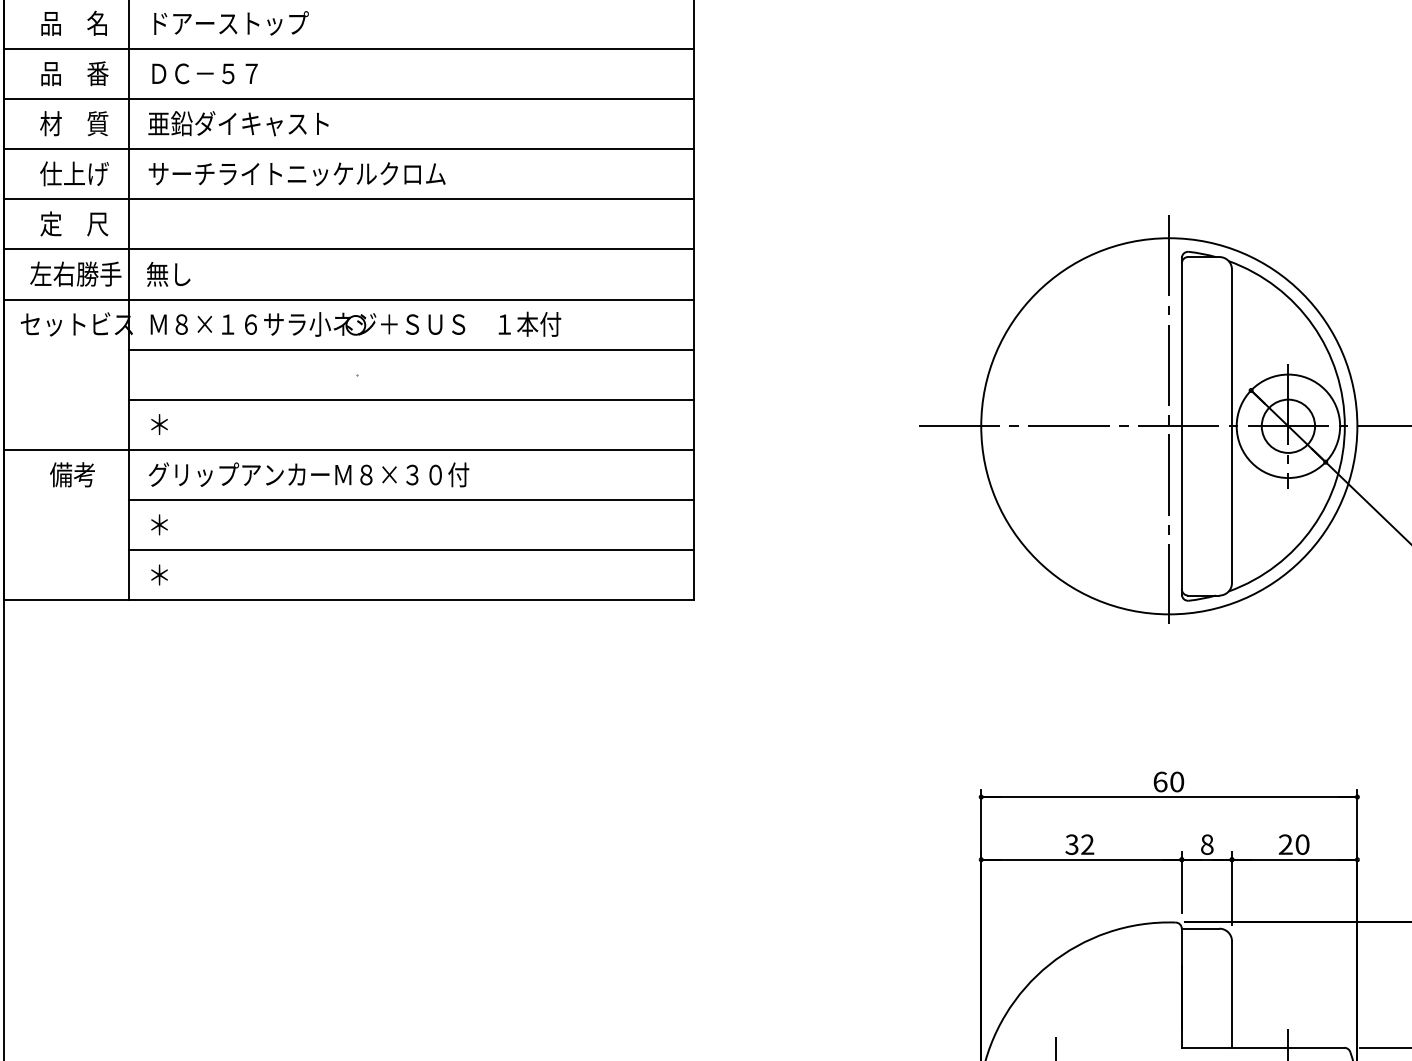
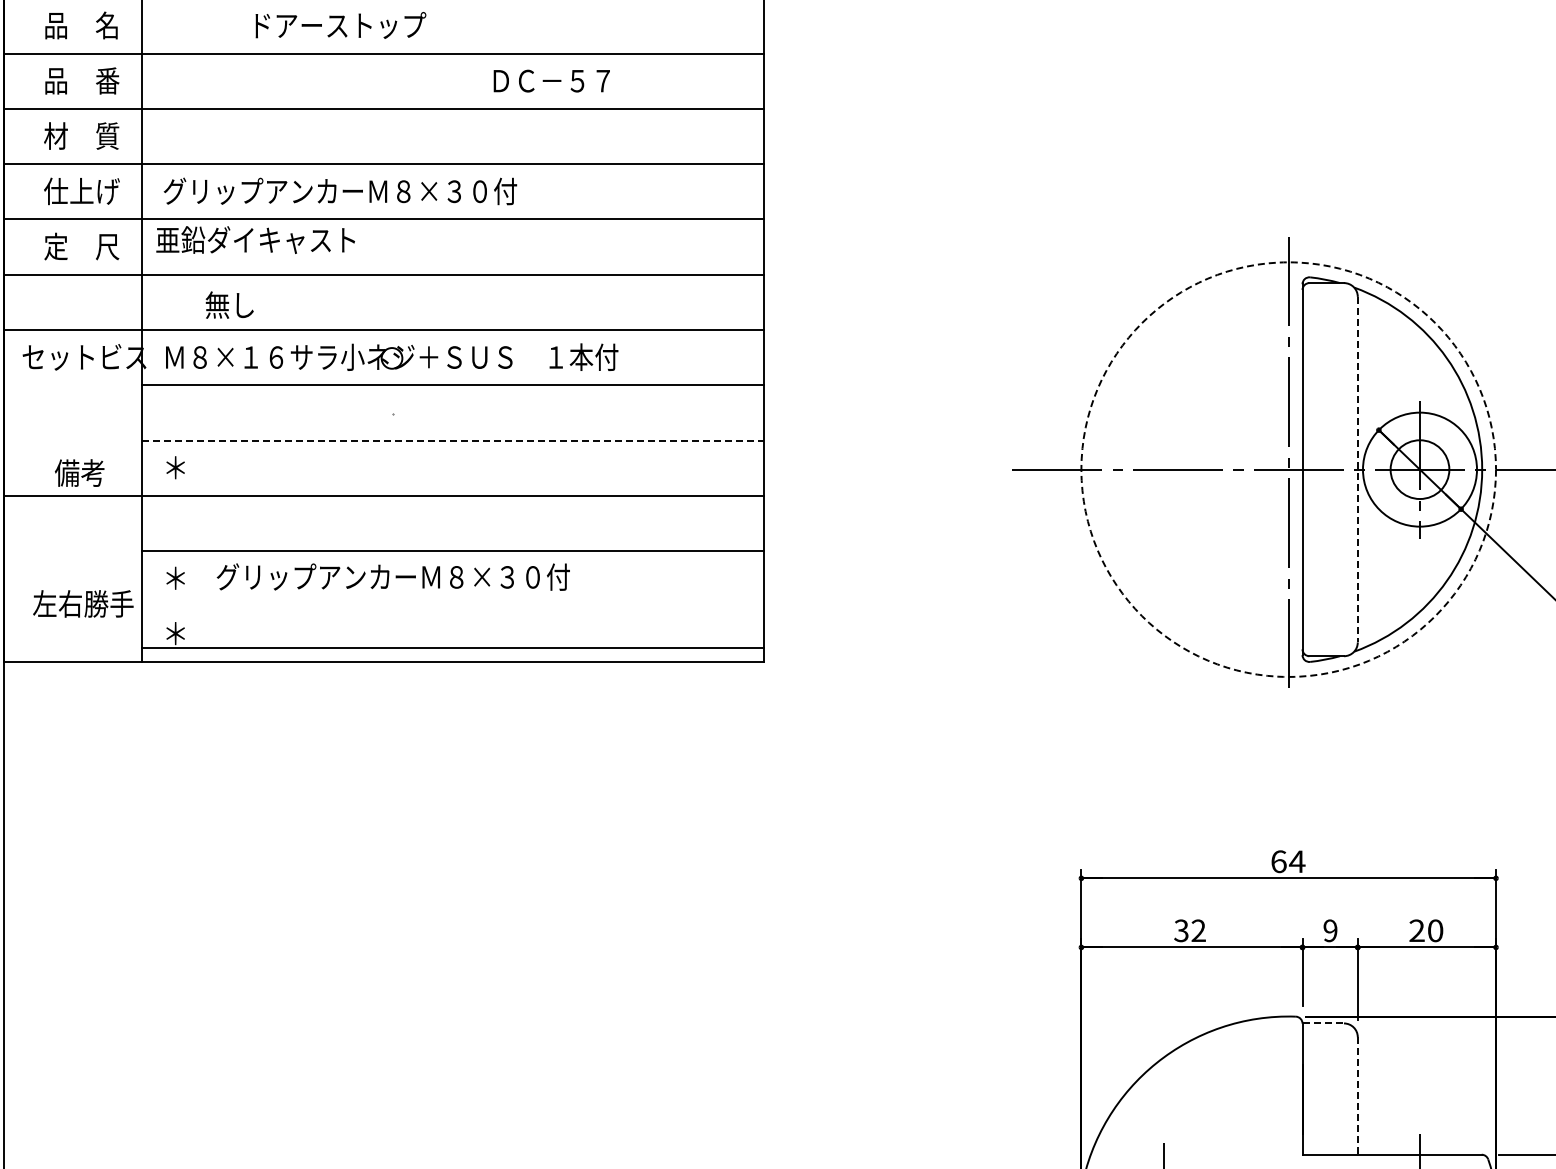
text: (231, 23) -> (340, 25), moved
text: (204, 73) -> (551, 80), moved
text: (238, 123) -> (255, 239), moved
text: (309, 173) -> (340, 191), サーチライトニッケルクロム -> グリップアンカーＭ８×３０付
text: (75, 273) -> (83, 603), moved
text: (168, 273) -> (229, 304), moved
line: (411, 399) -> (453, 440), solid -> dashed
circle: (1169, 426) -> (1288, 469), solid -> dashed
line: (1231, 426) -> (1357, 469), solid -> dashed
text: (72, 474) -> (79, 472), moved
text: (308, 474) -> (392, 576), moved
line: (411, 550) -> (453, 648), moved
text: (1177, 781) -> (1297, 861), 60 -> 64
text: (1207, 844) -> (1330, 930), 8 -> 9
line: (1200, 928) -> (1323, 1023), solid -> dashed
line: (1231, 994) -> (1357, 1096), solid -> dashed

